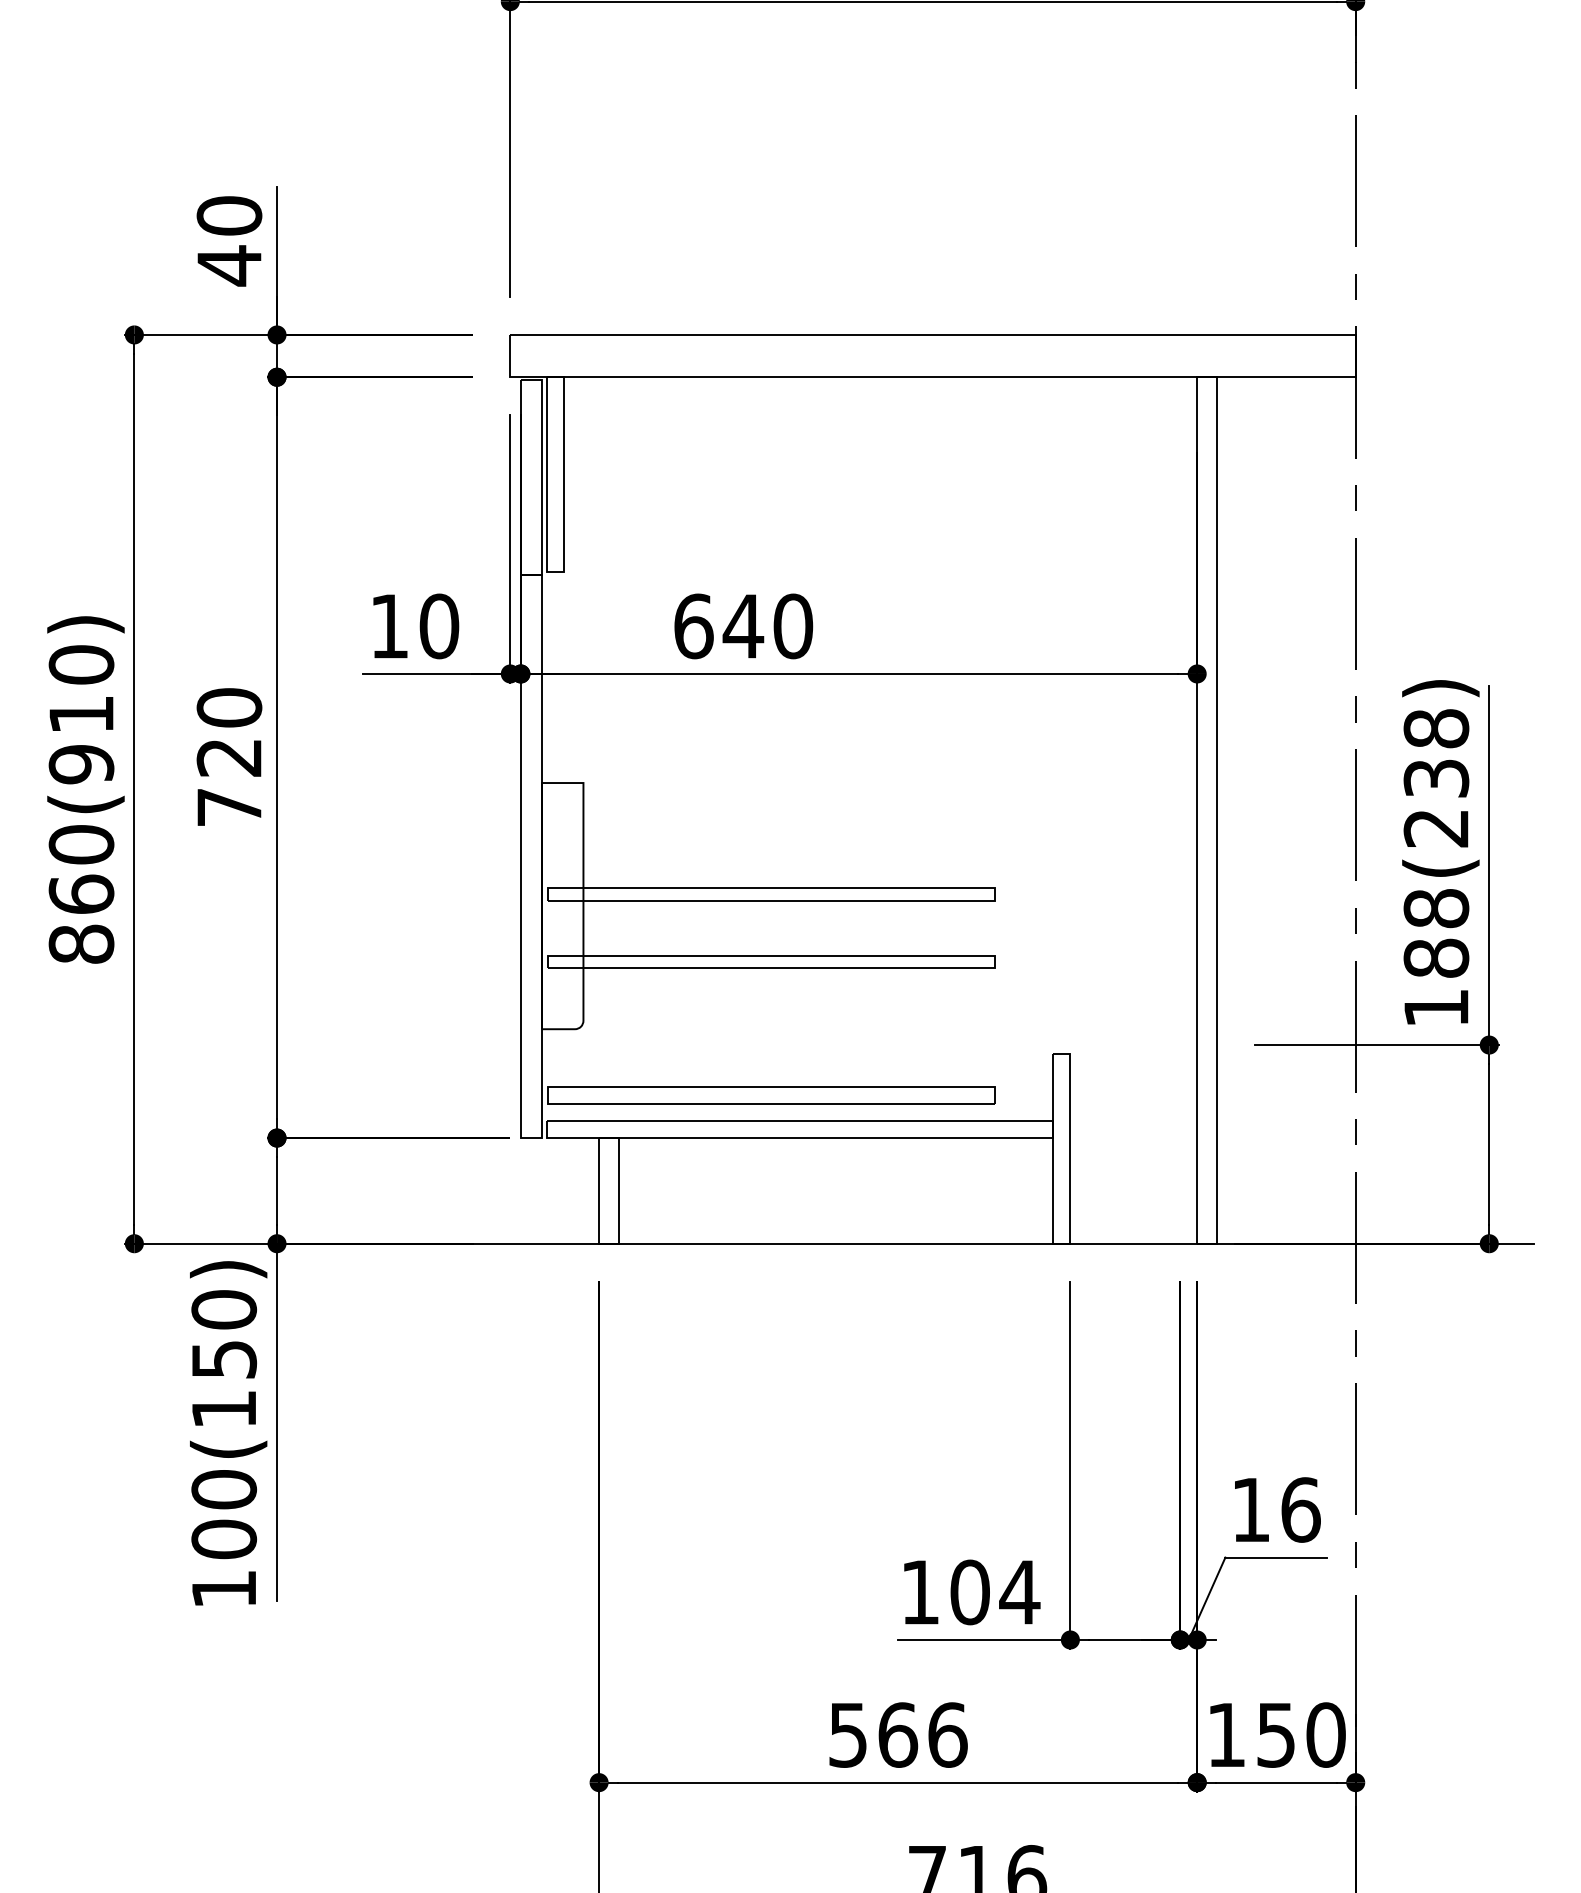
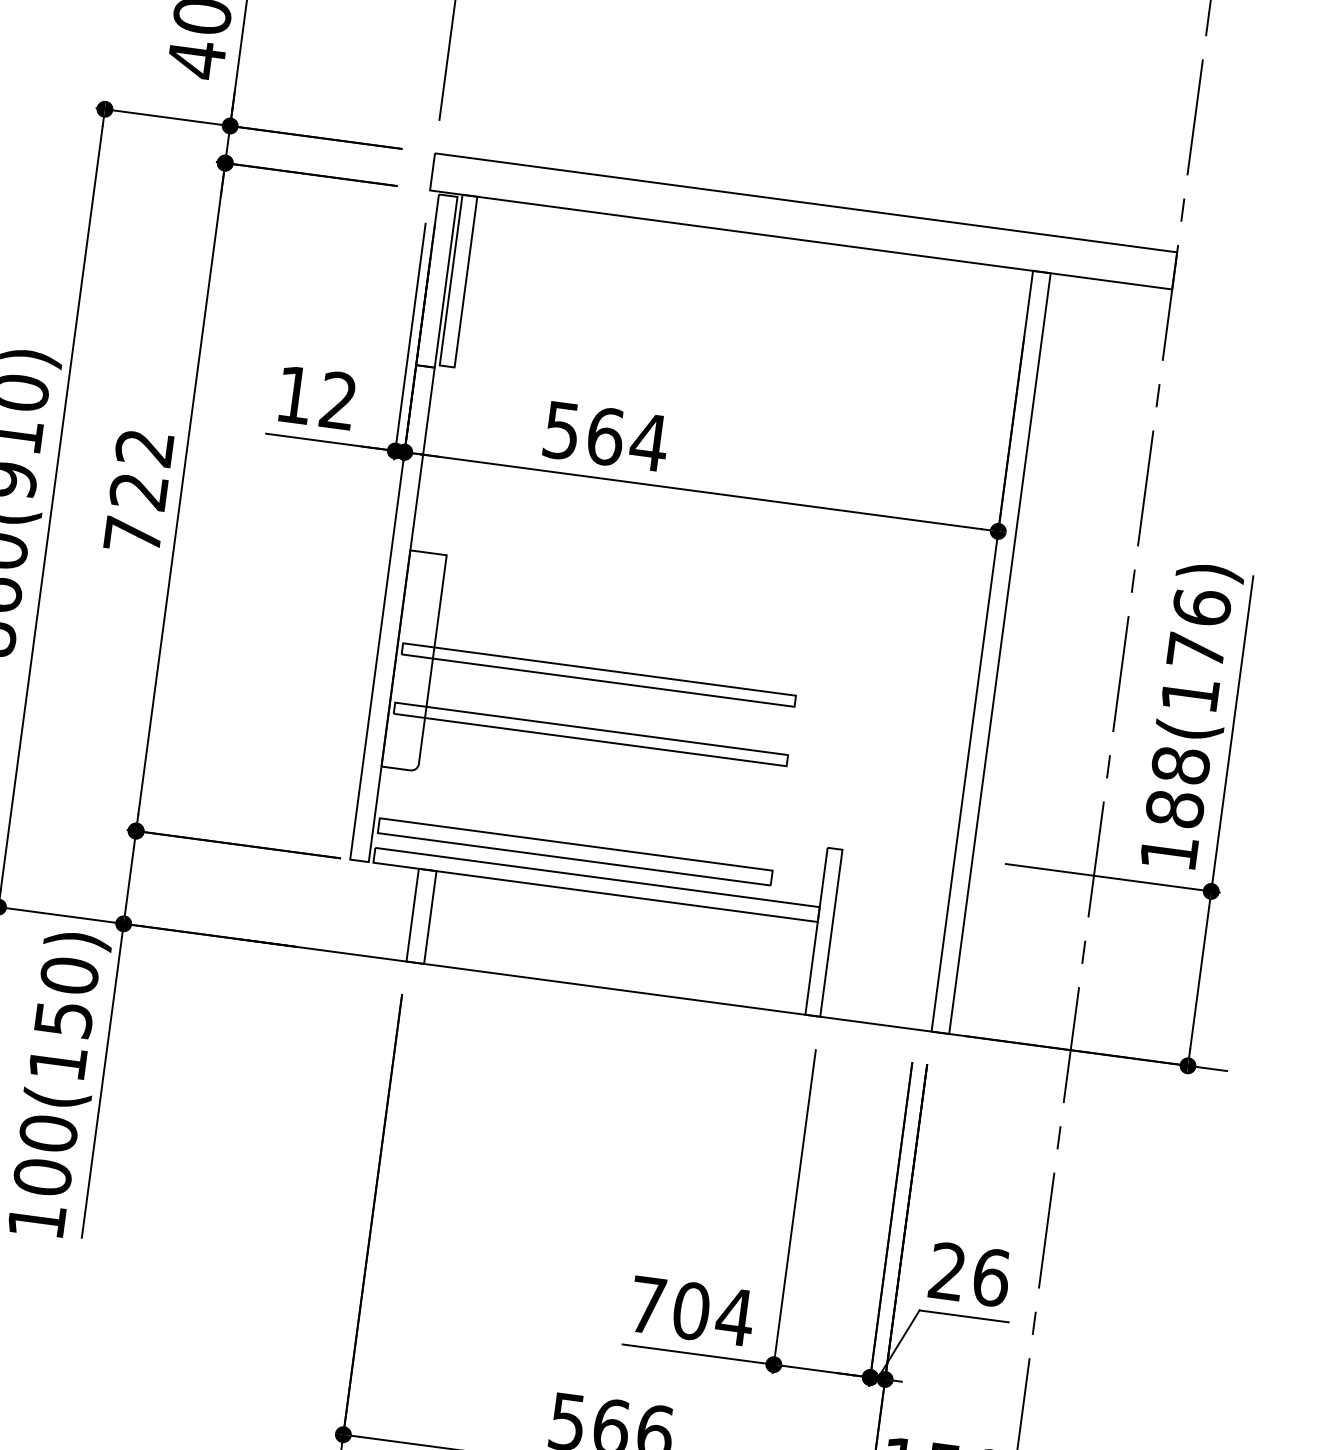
text: (439, 626) -> (338, 400), 10 -> 12
text: (743, 626) -> (605, 436), 640 -> 564
text: (229, 707) -> (144, 447), 720 -> 722
text: (1436, 777) -> (1196, 650), 188(238) -> 188(176)
text: (1250, 1509) -> (947, 1271), 16 -> 26
text: (920, 1592) -> (647, 1305), 104 -> 704

